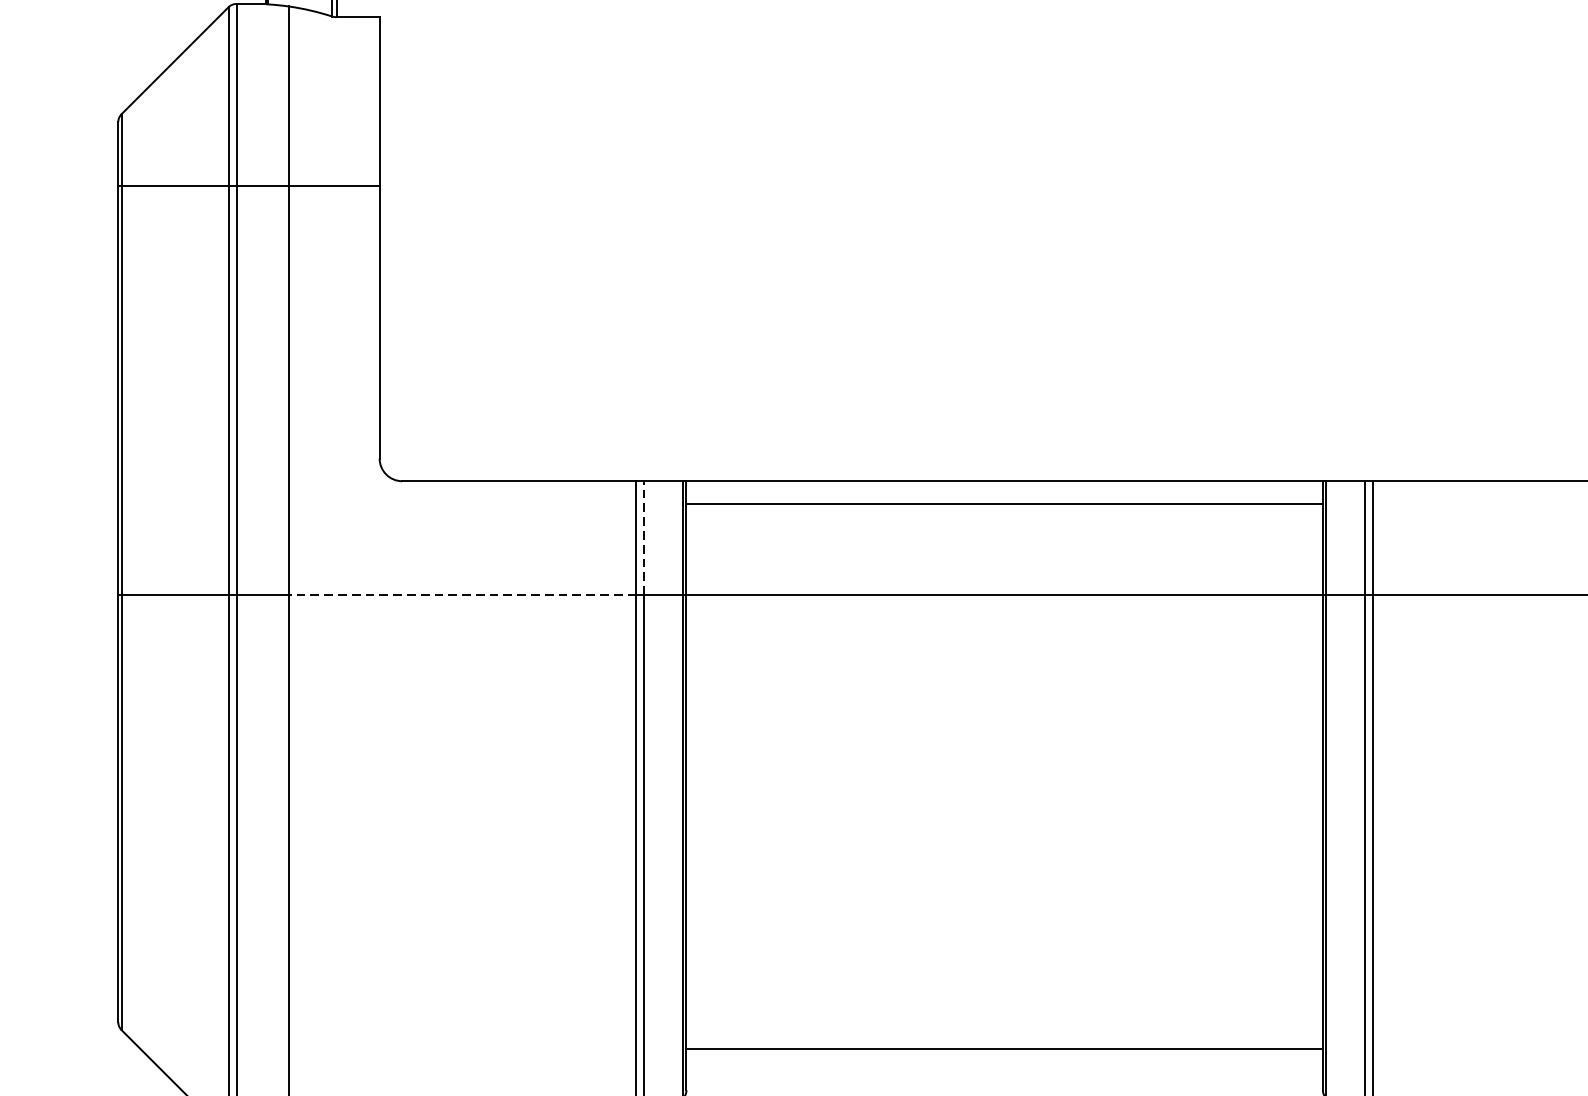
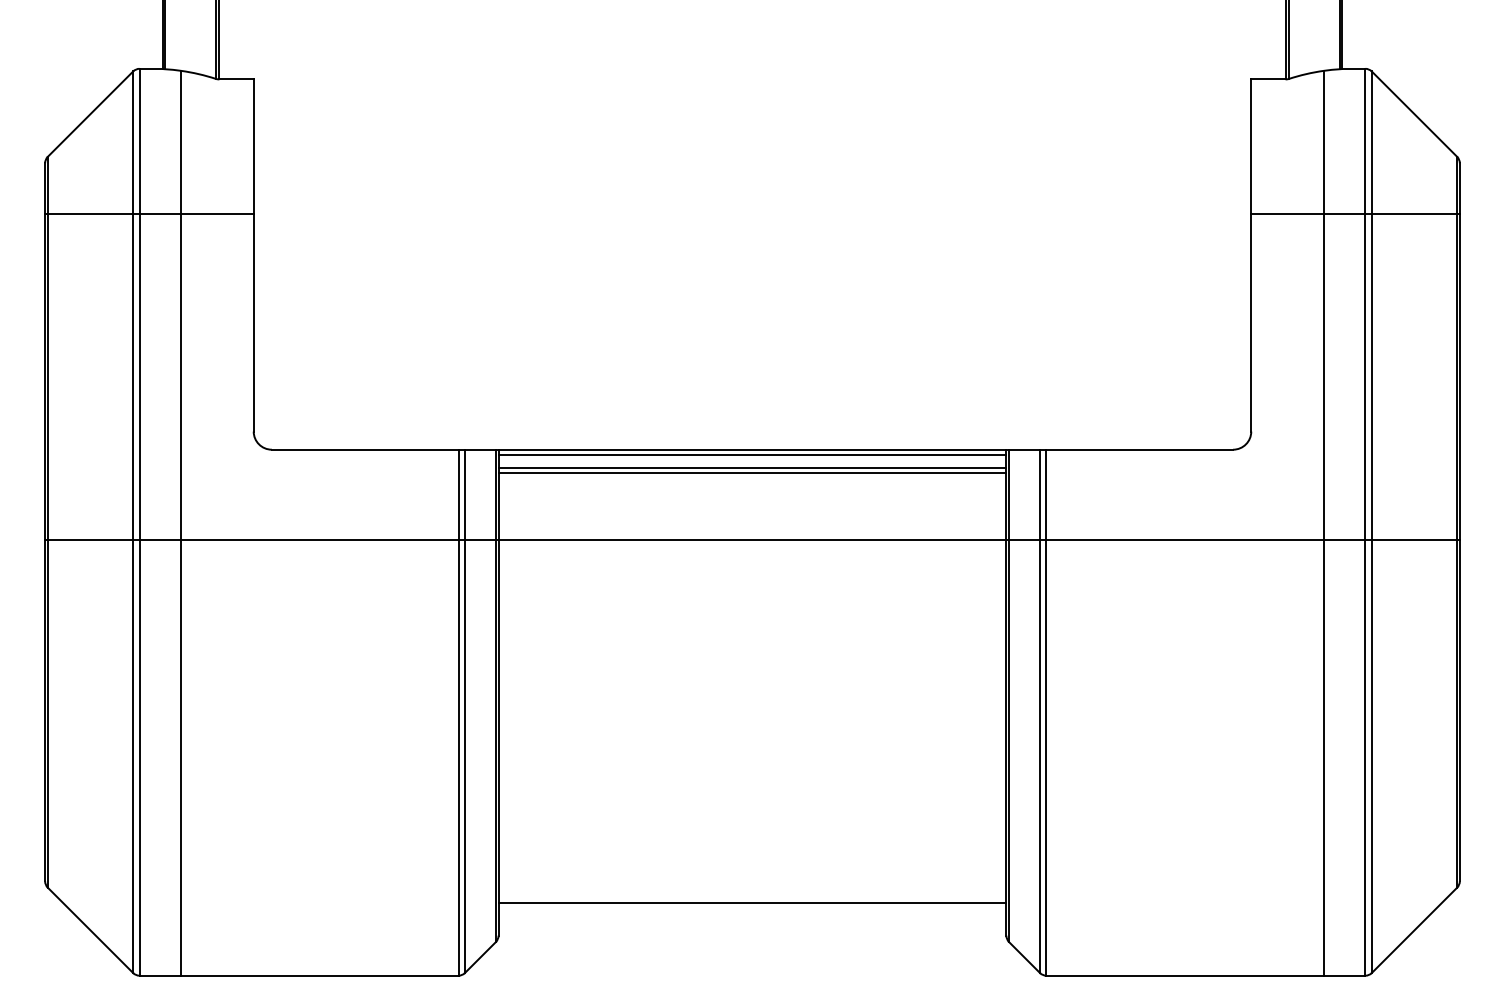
line: (1004, 488) -> (752, 455), added
line: (1004, 511) -> (752, 473), added
line: (643, 537) -> (464, 494), dashed -> solid
line: (462, 595) -> (319, 540), dashed -> solid

